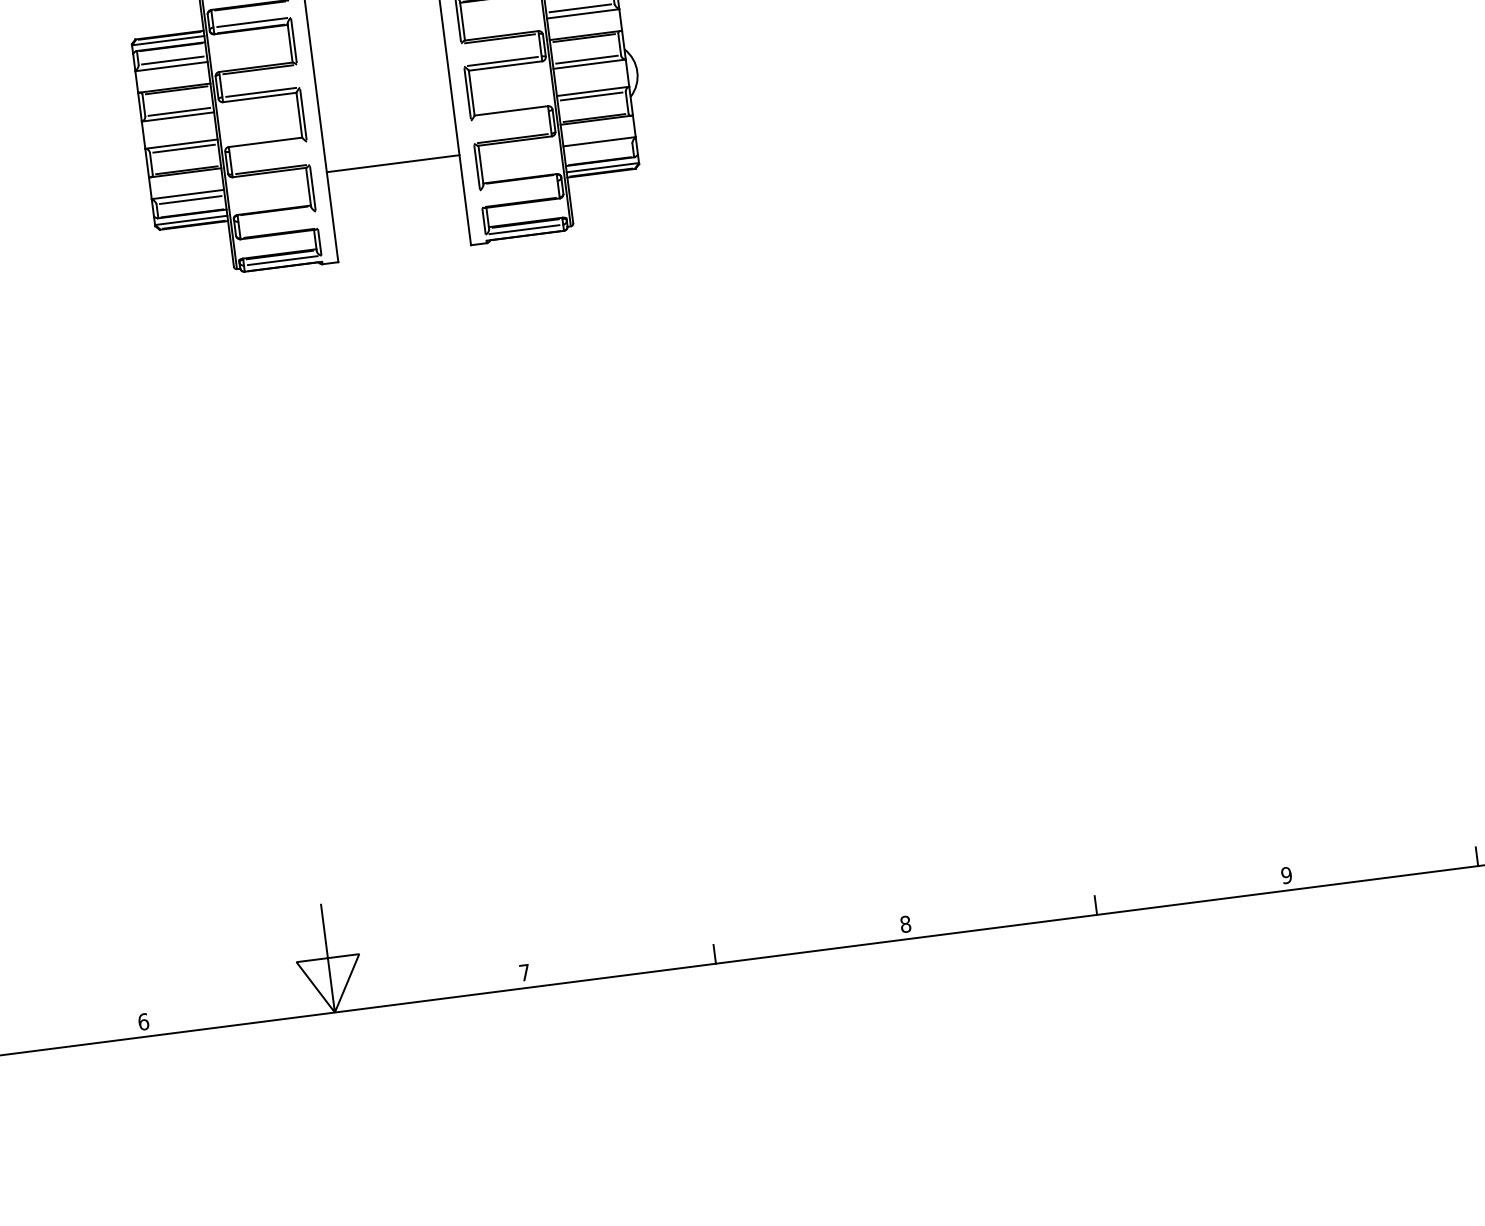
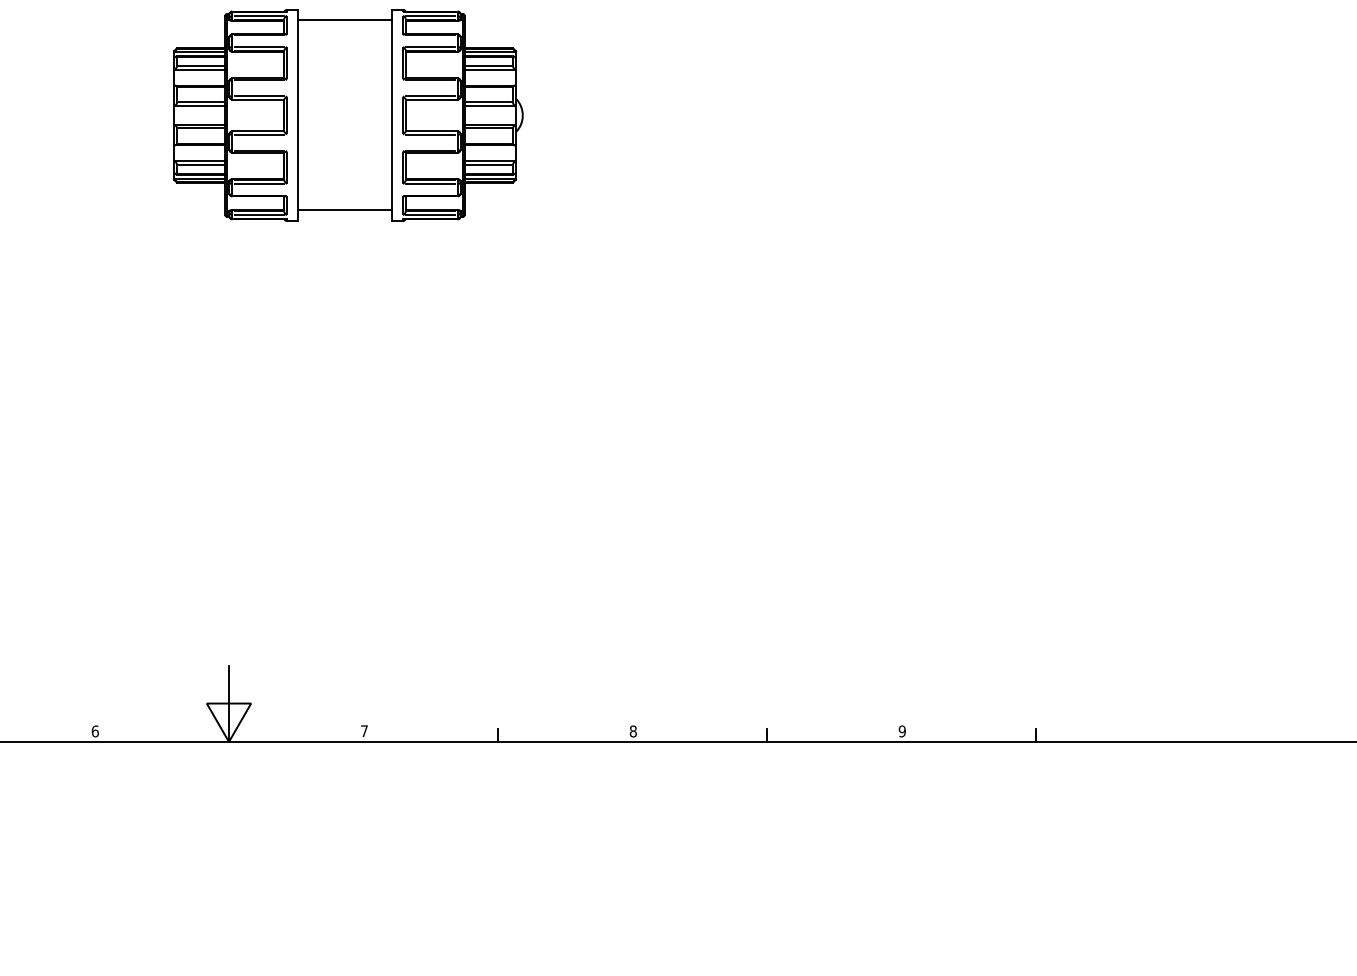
line: (508, 115) -> (429, 134), added
line: (267, 146) -> (259, 134), added
line: (597, 147) -> (488, 164), added
line: (392, 163) -> (344, 210), moved
line: (517, 186) -> (429, 184), added
line: (276, 217) -> (259, 184), added

